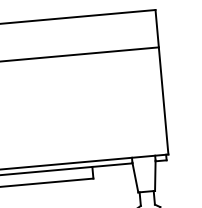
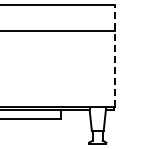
line: (162, 81) -> (115, 55), solid -> dashed

